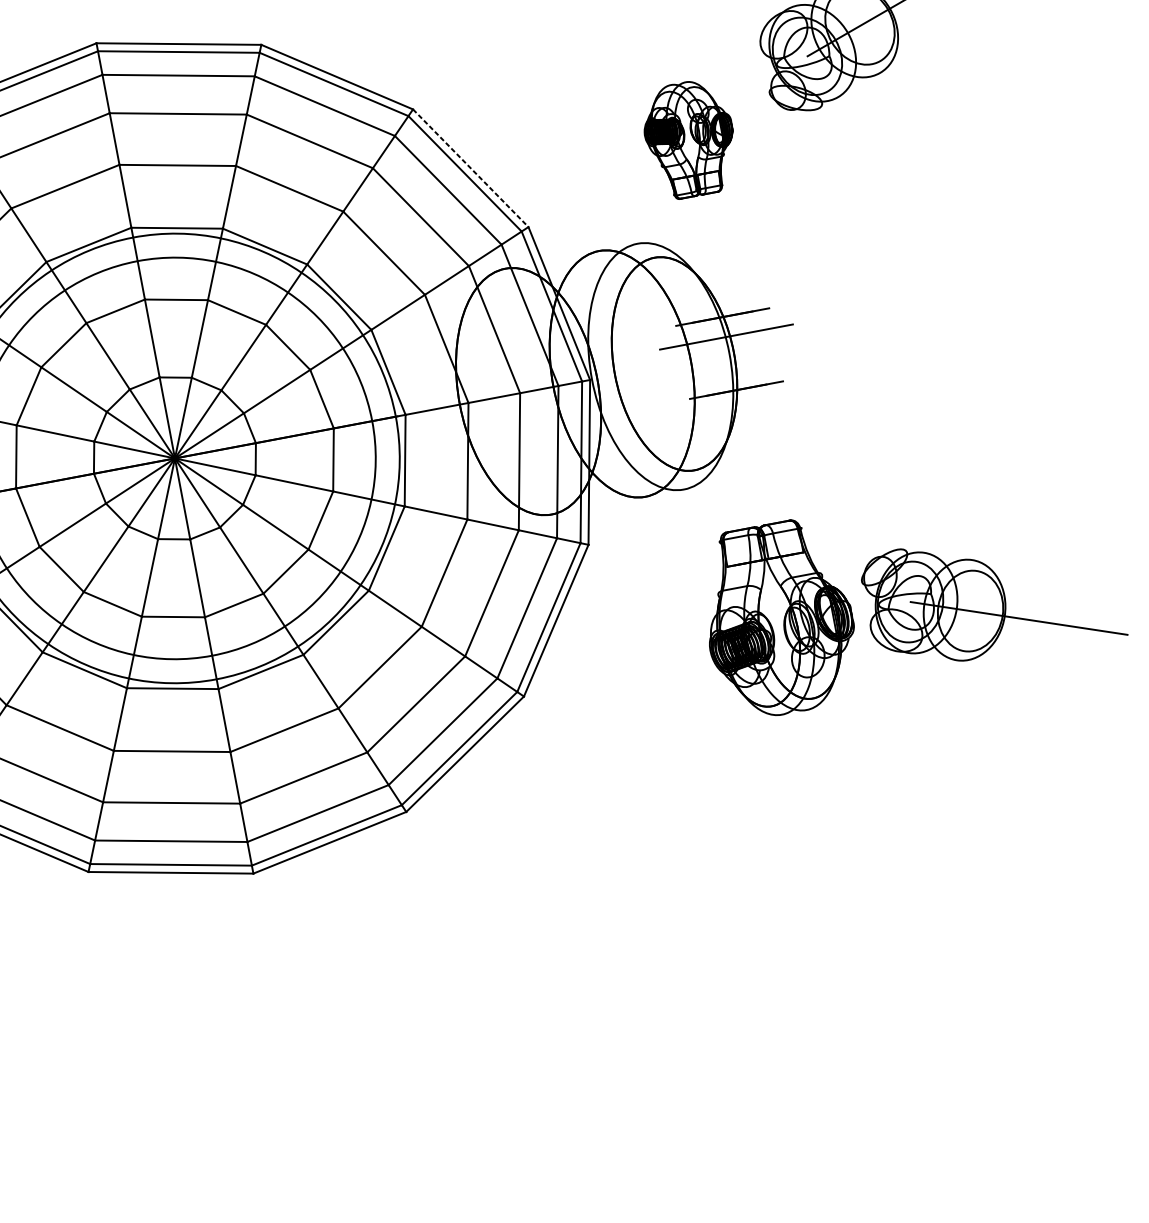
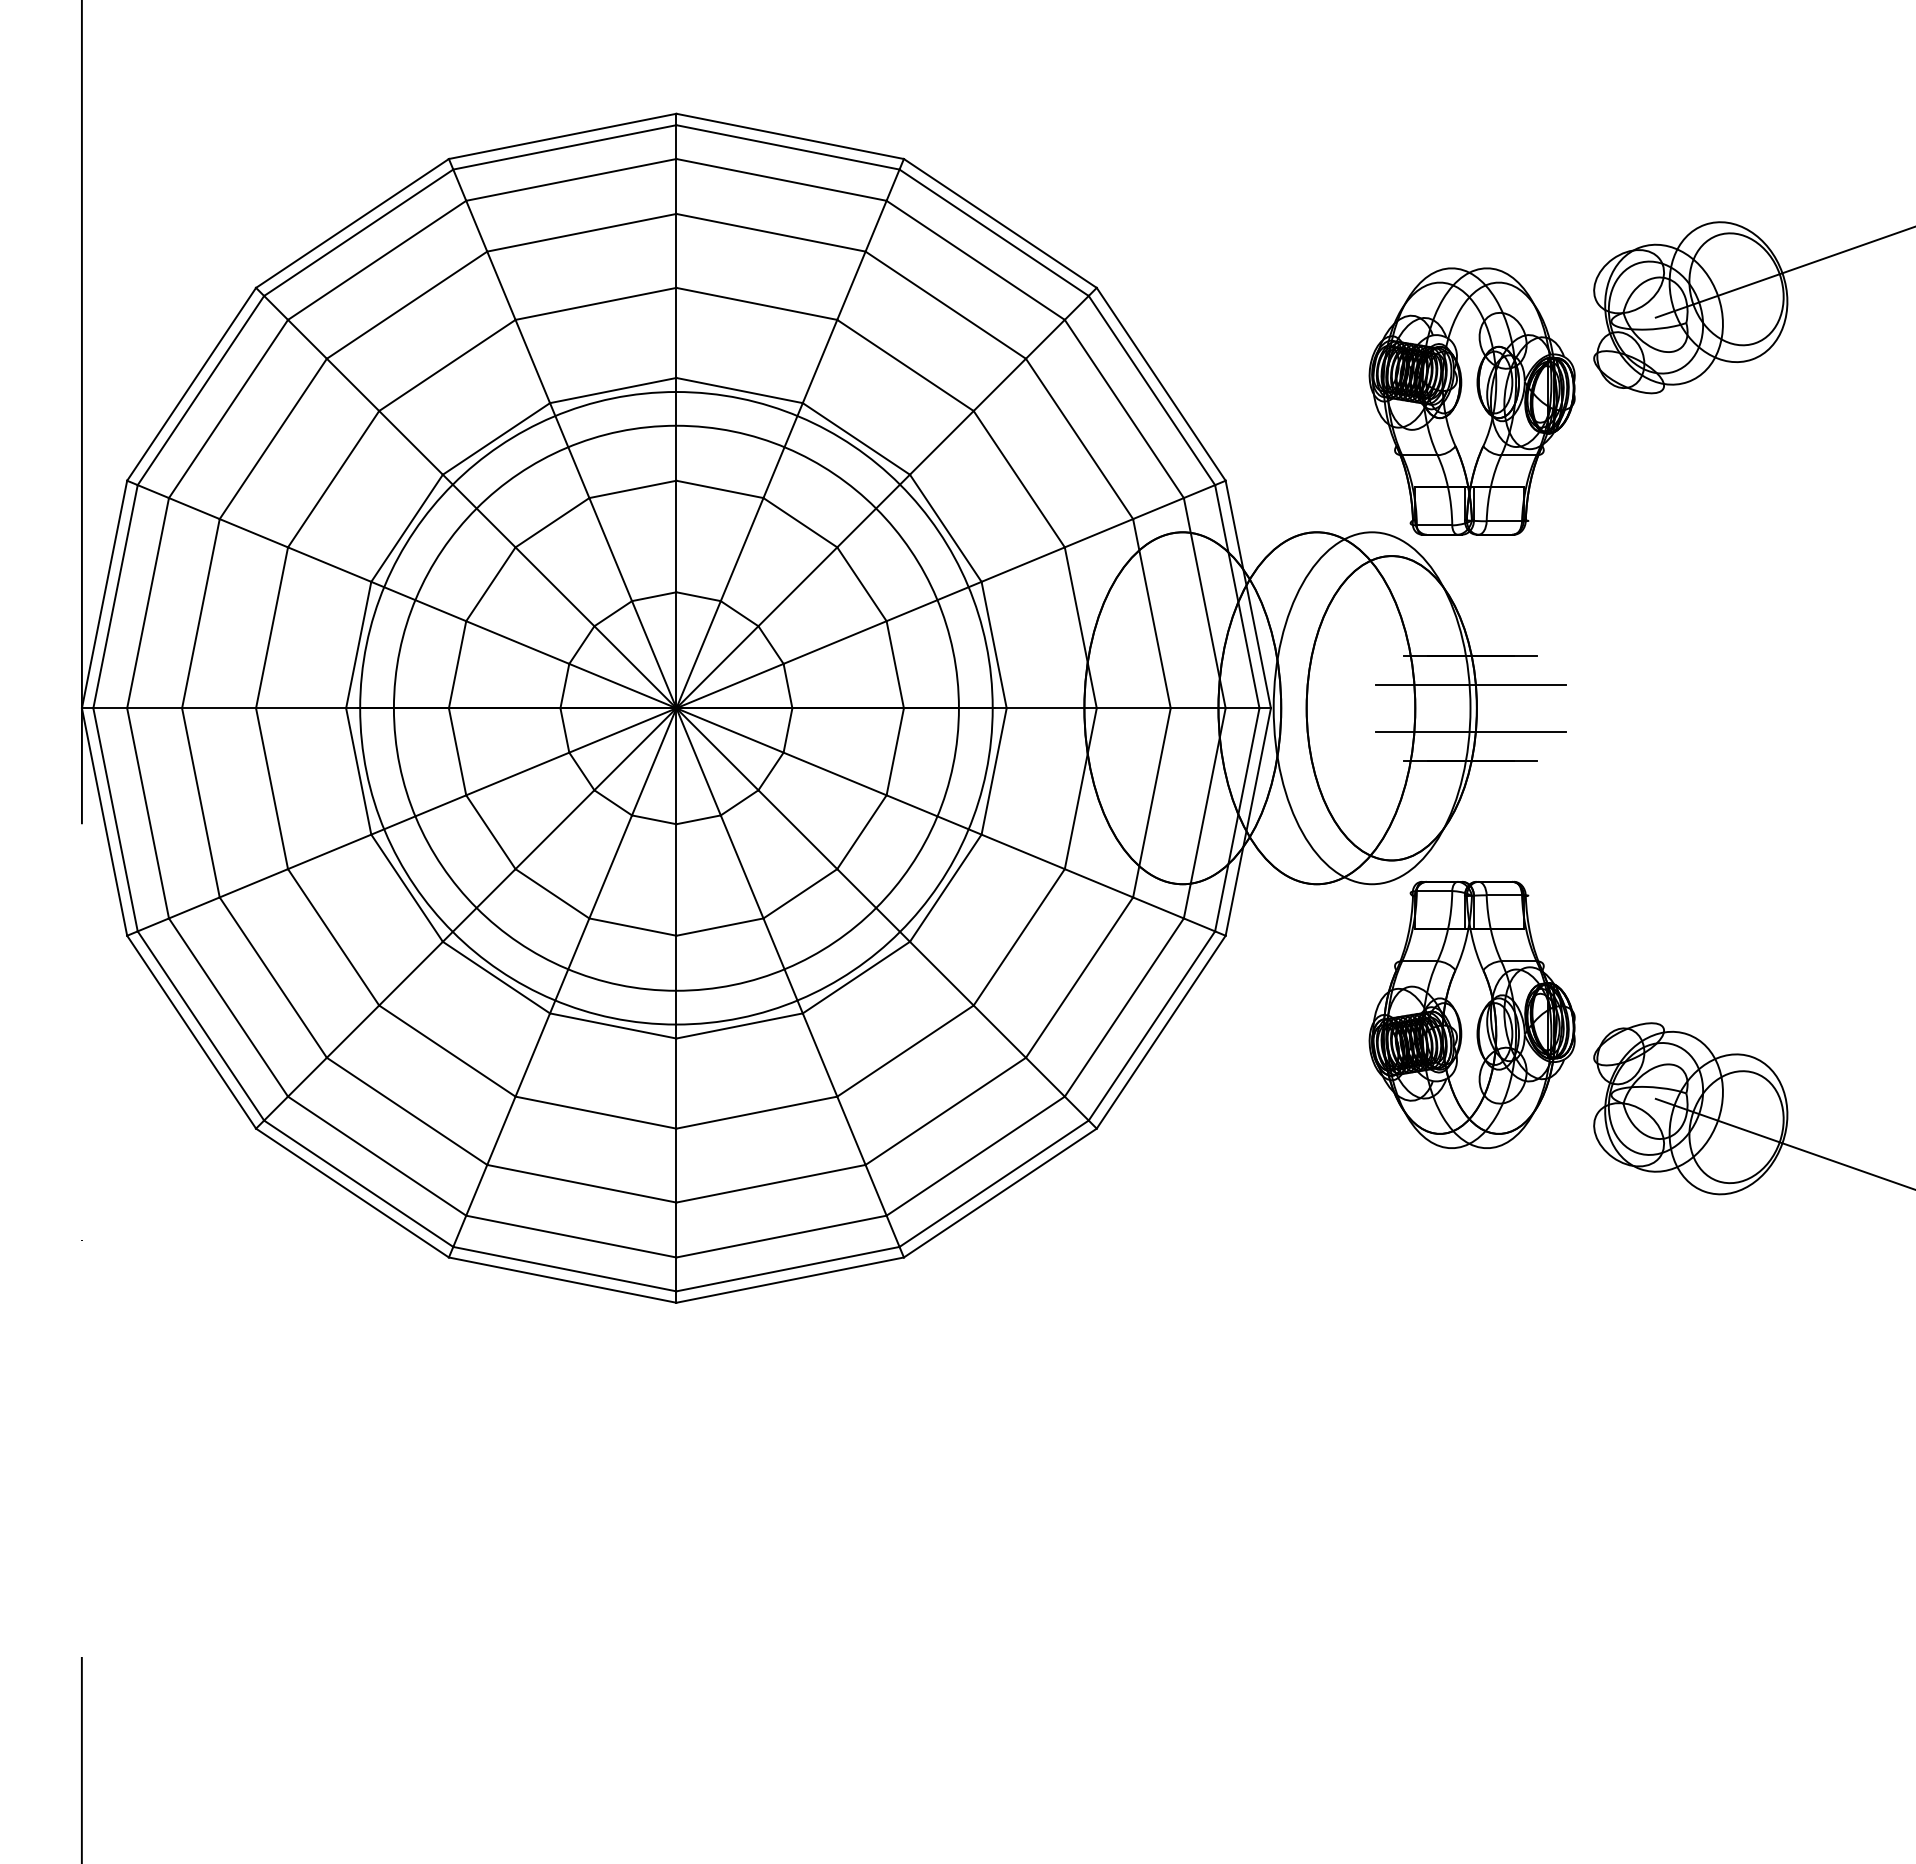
part: (689, 139) -> (1471, 401), size x1.67
line: (470, 168) -> (1161, 384), dashed -> solid
line: (732, 370) -> (1470, 732), added
part: (778, 618) -> (1471, 1014), moved

